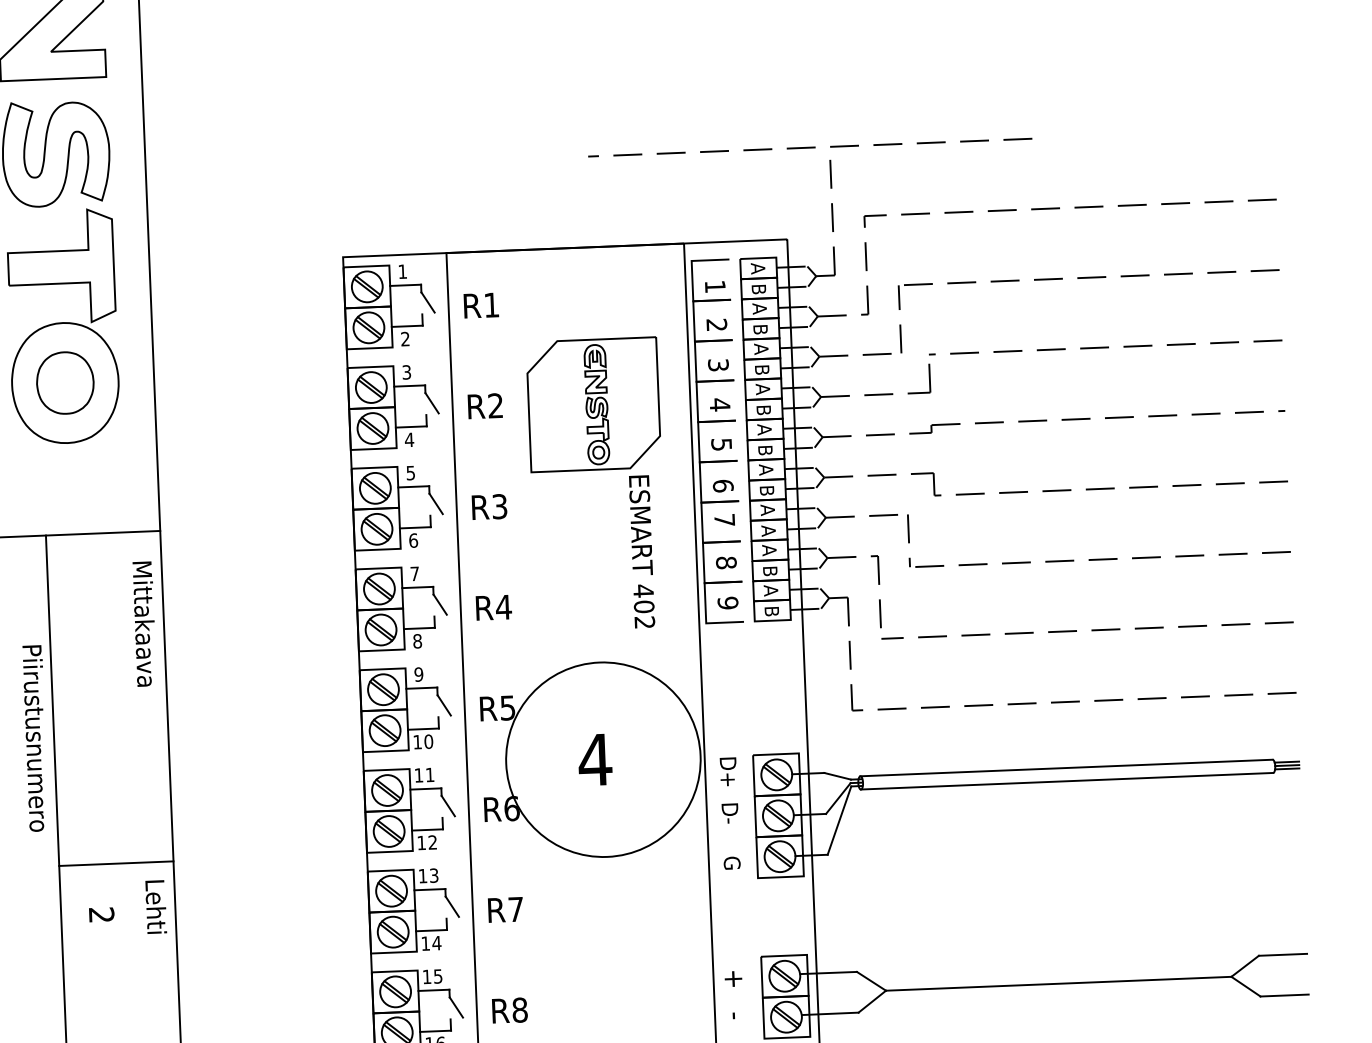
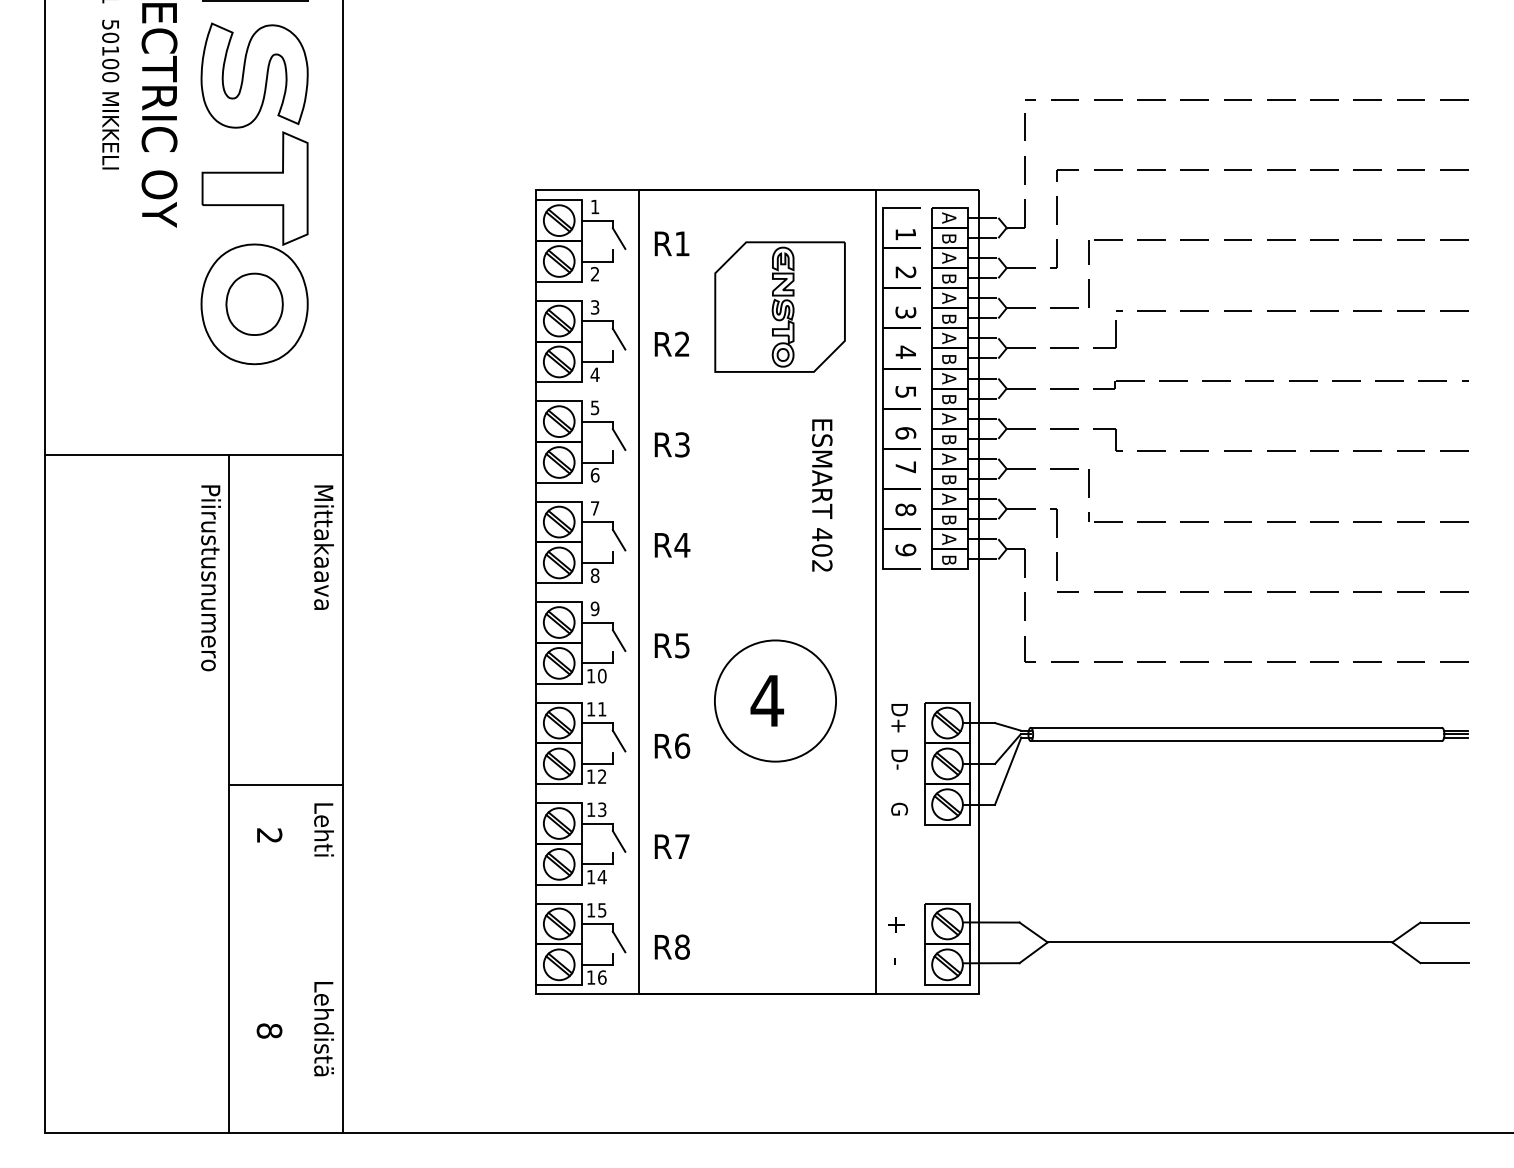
line: (809, 147) -> (1246, 99), moved
part: (593, 404) -> (779, 306), moved
text: (768, 530) -> (949, 479), A -> B
text: (35, 738) -> (210, 578), moved
circle: (603, 759) -> (775, 700), size x0.62

